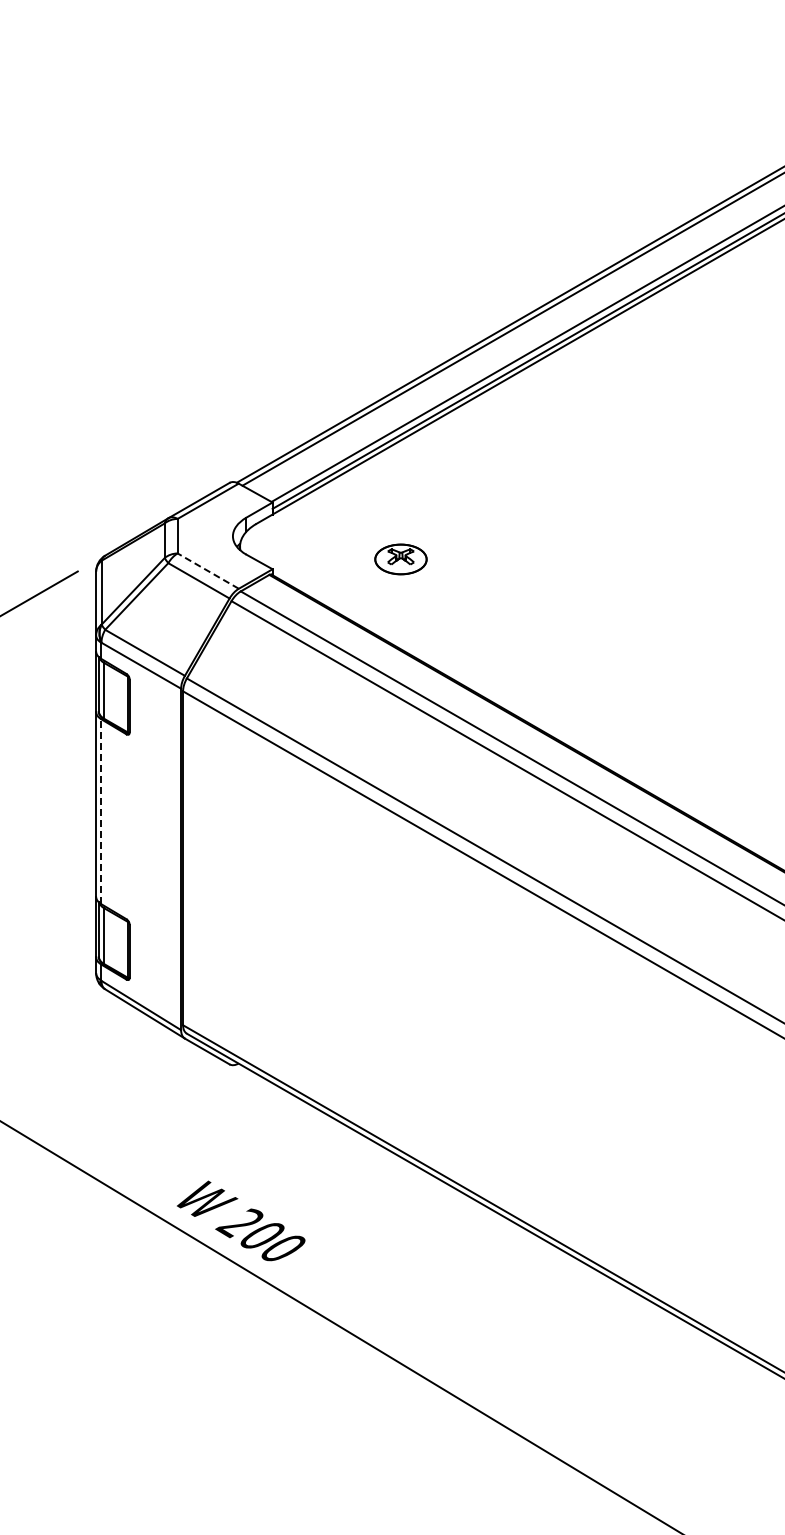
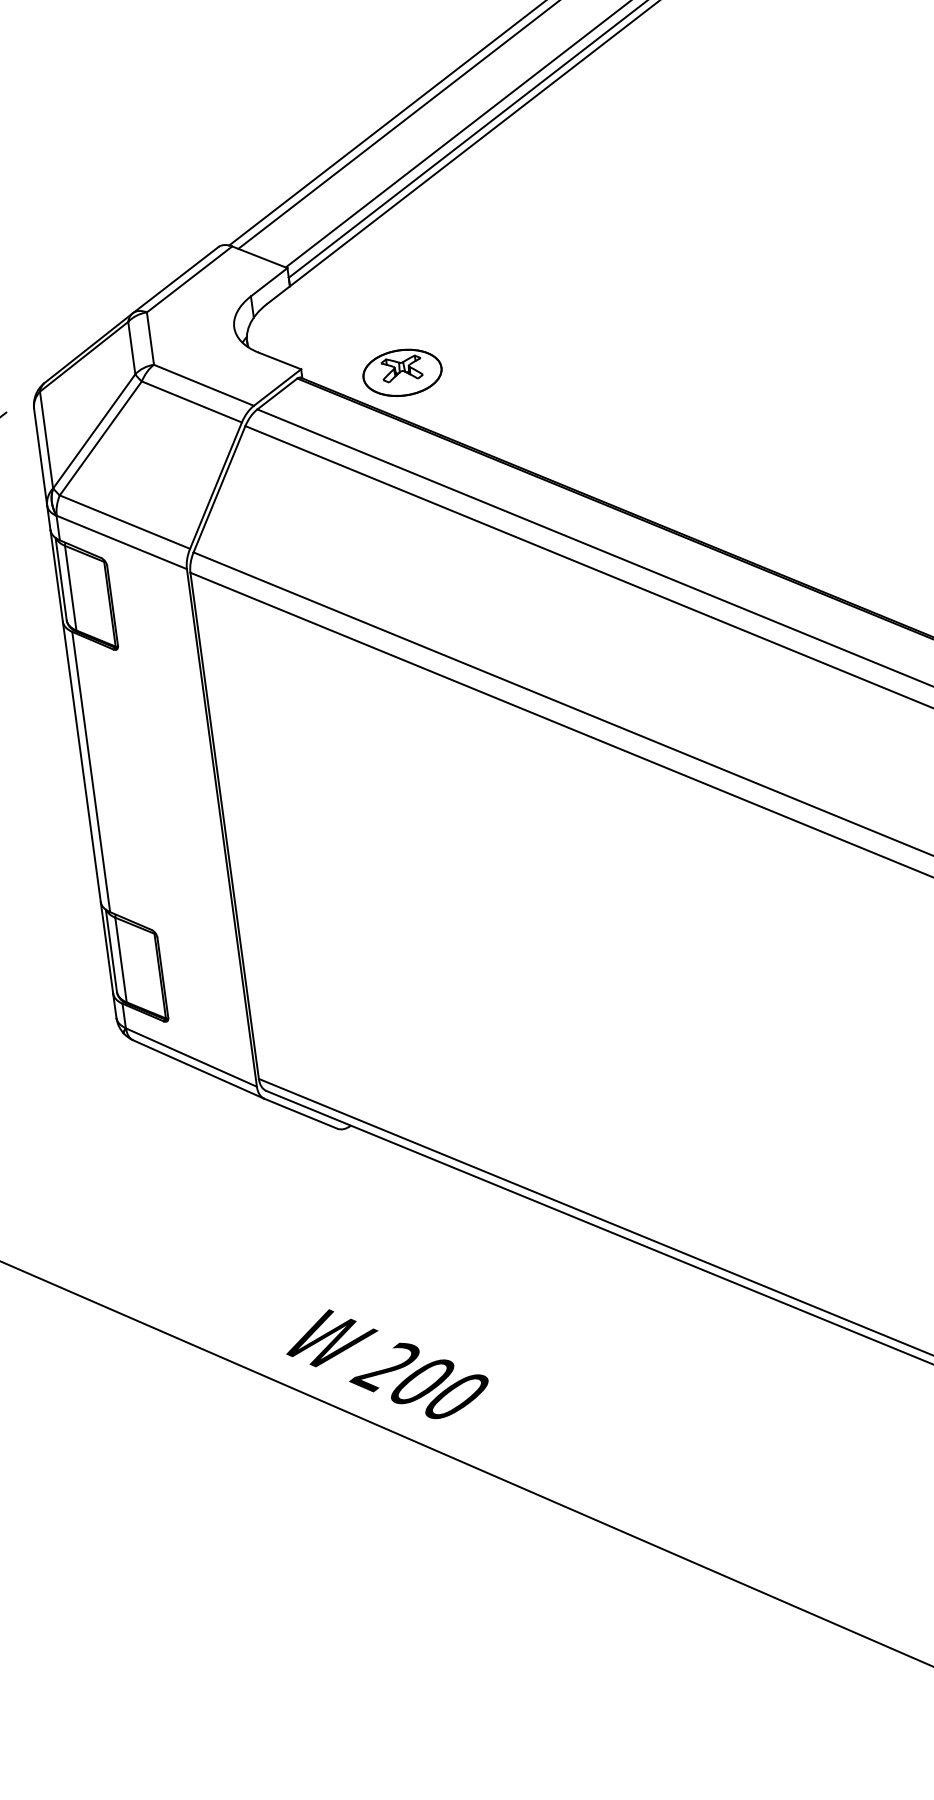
part: (400, 559) -> (401, 373), moved
line: (207, 570) -> (202, 384), dashed -> solid
line: (101, 811) -> (91, 771), dashed -> solid

